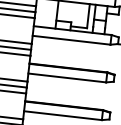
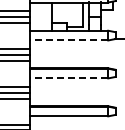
line: (70, 40) -> (68, 40), solid -> dashed
line: (66, 77) -> (68, 78), solid -> dashed

